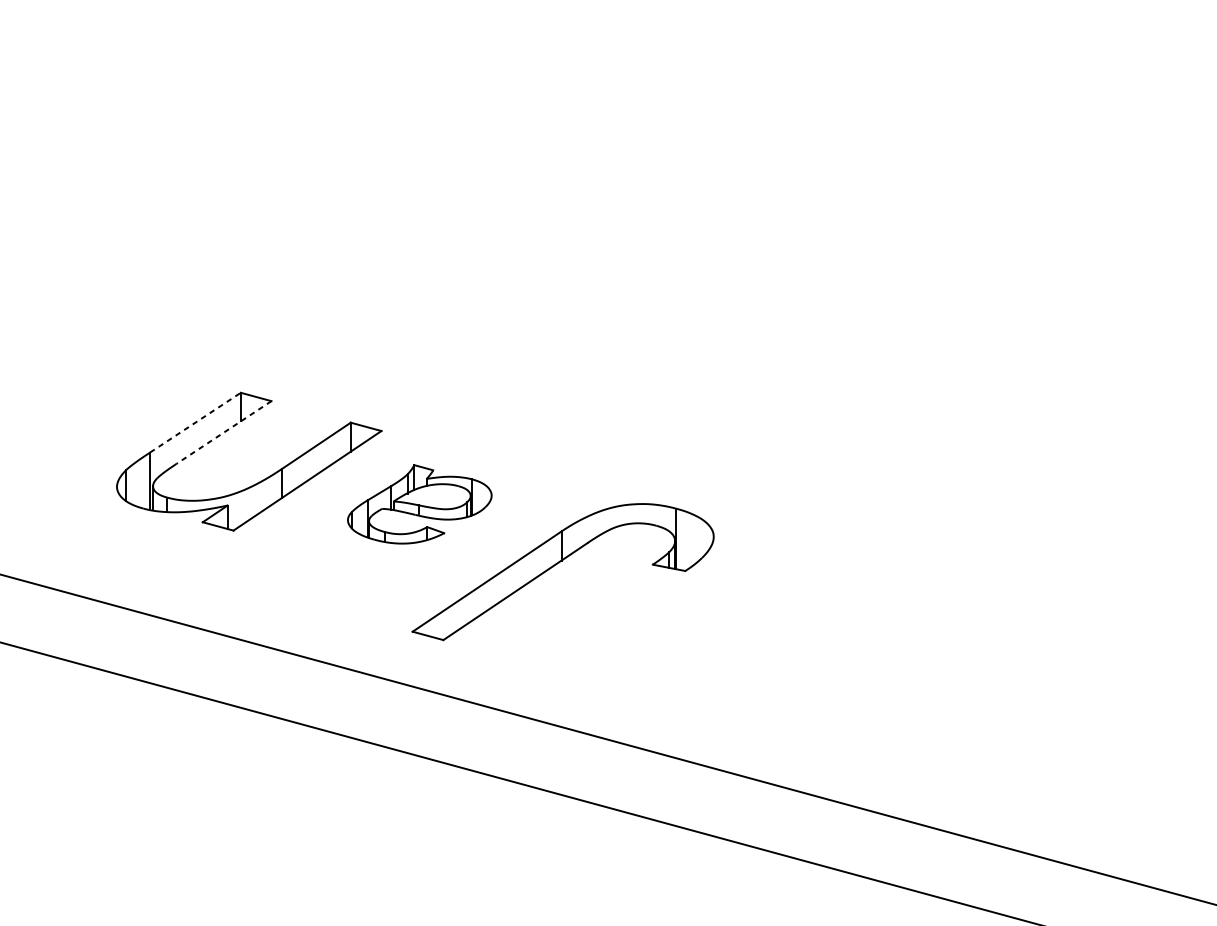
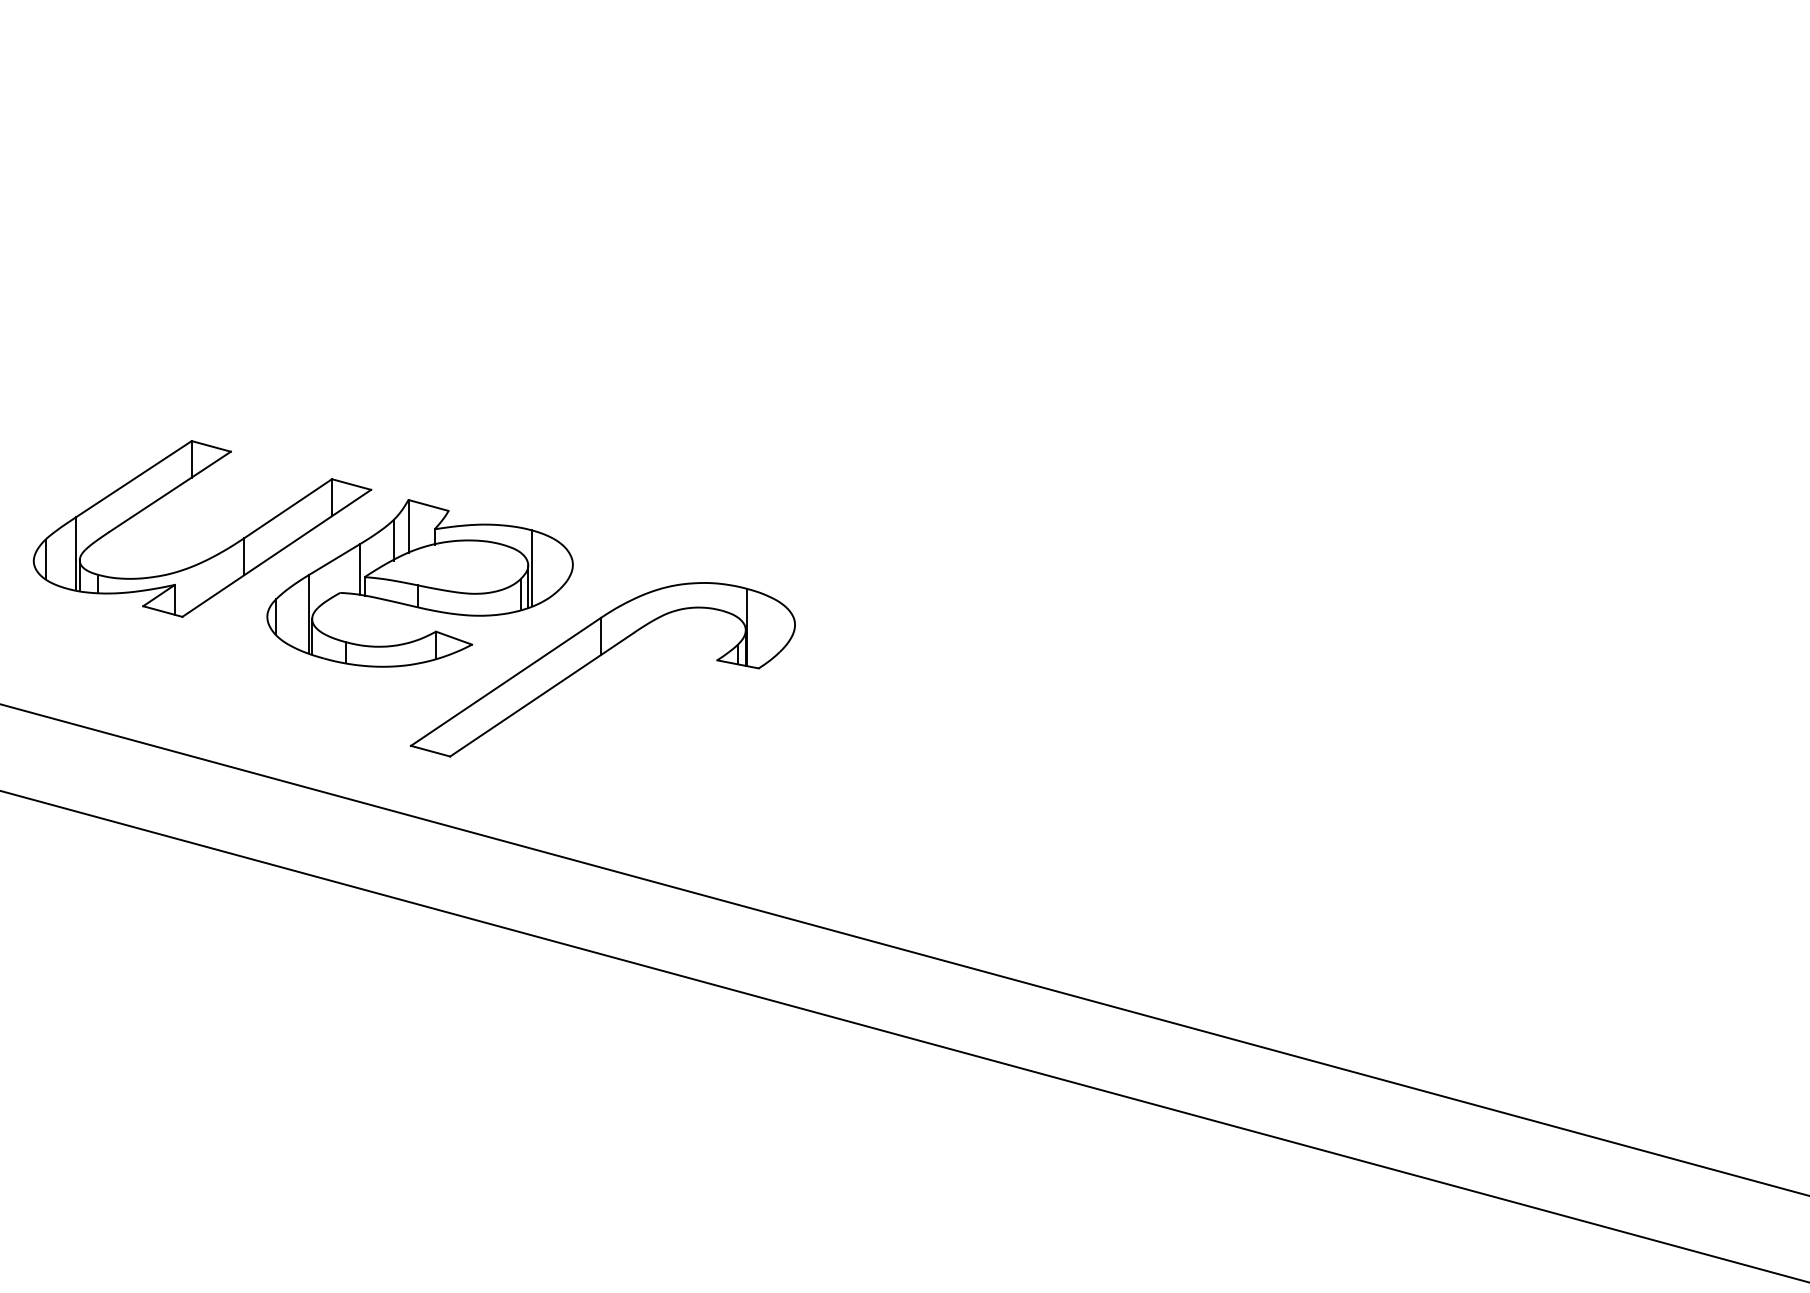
line: (195, 422) -> (134, 478), dashed -> solid
line: (224, 432) -> (170, 491), dashed -> solid
part: (419, 504) -> (419, 583), size x1.67

